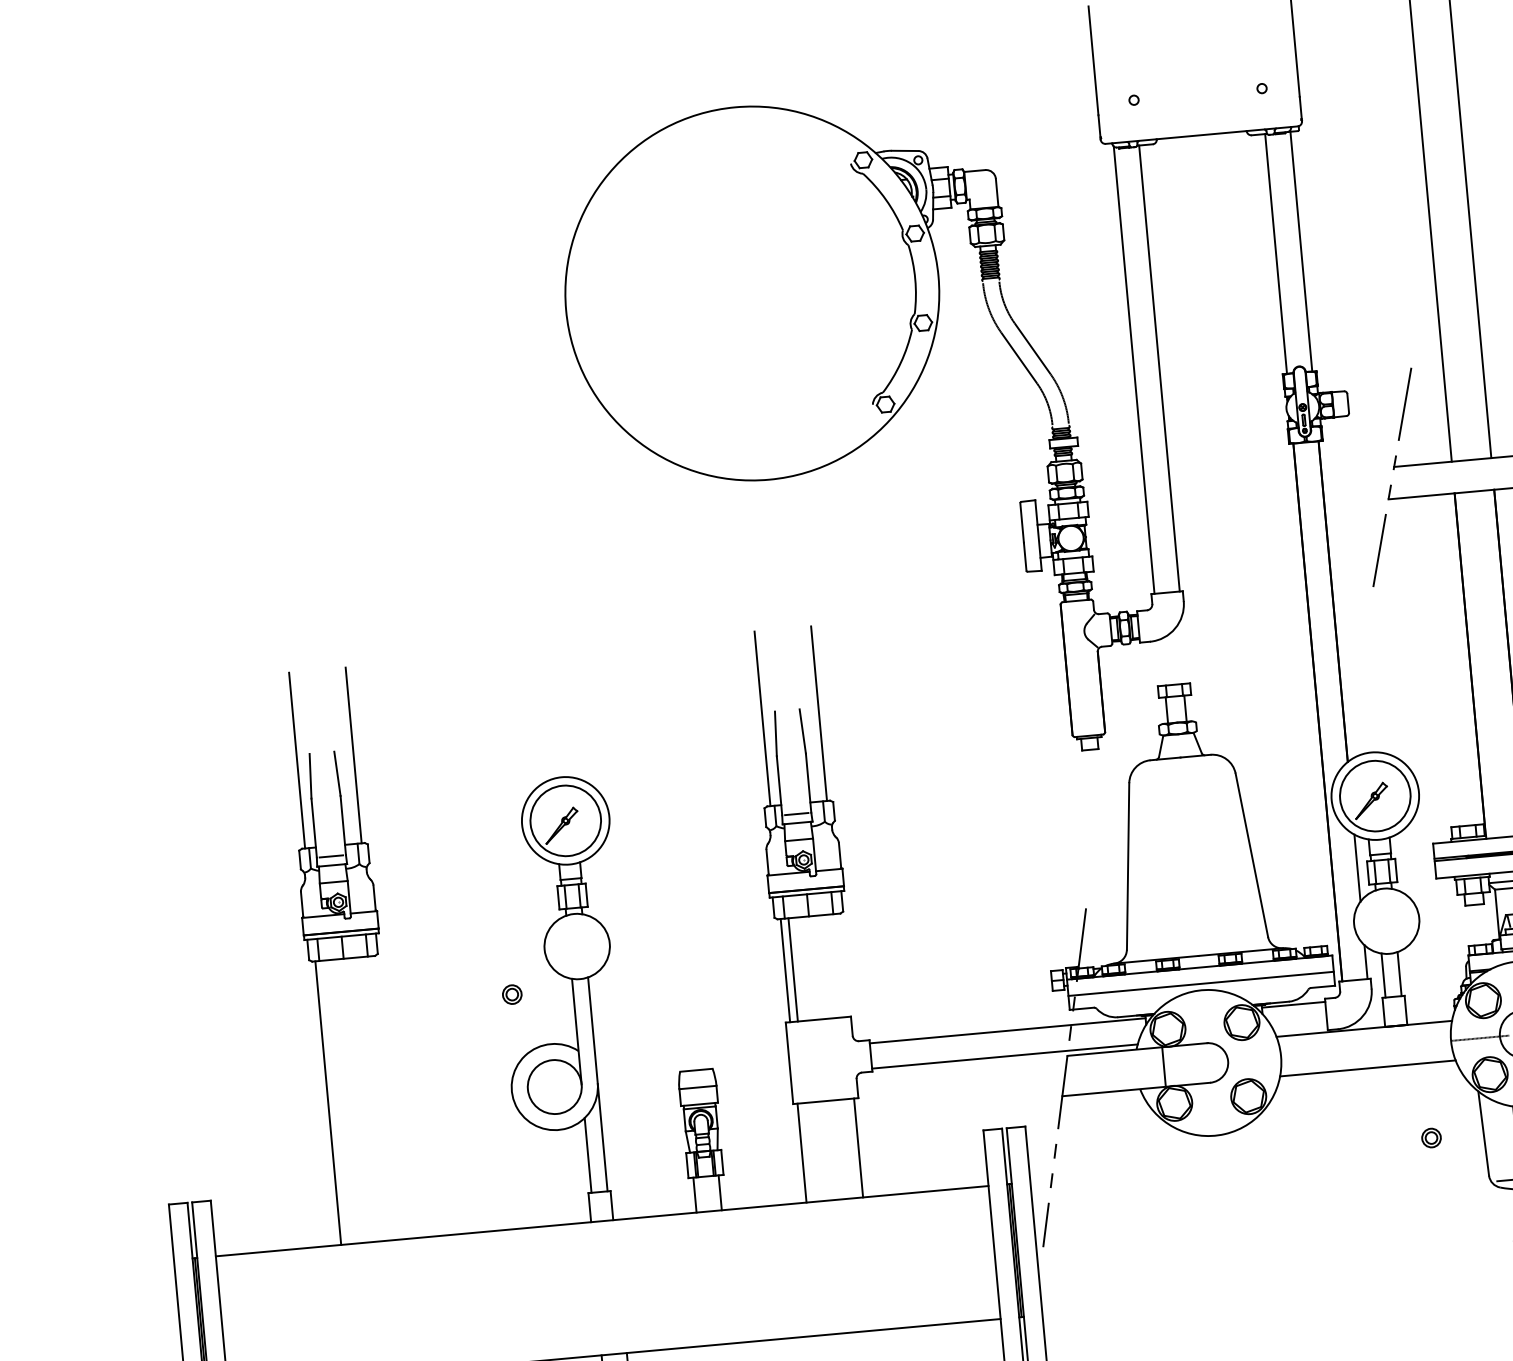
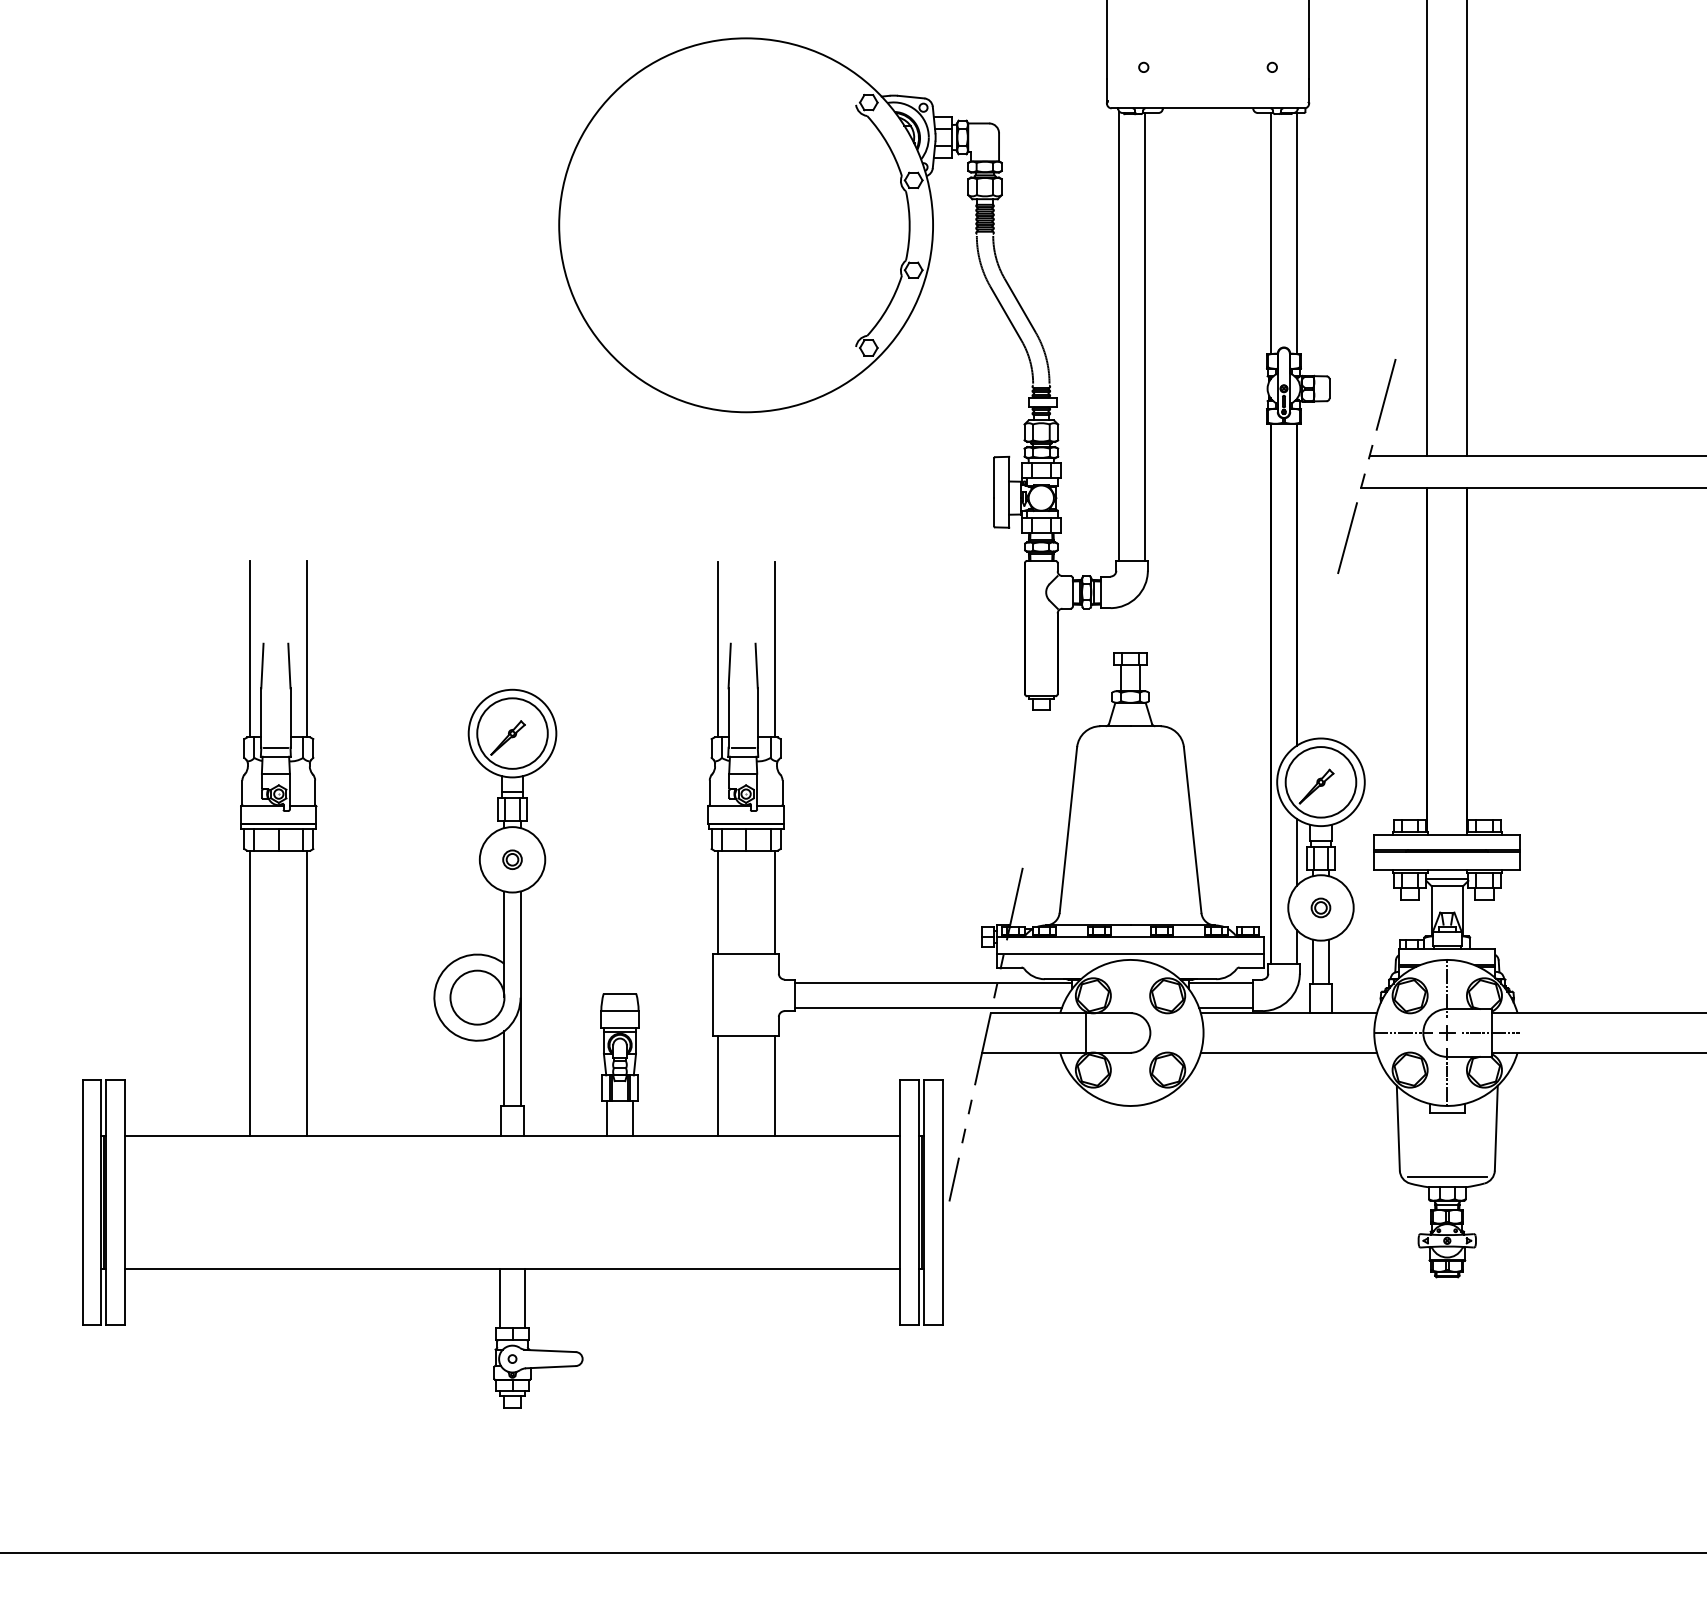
line: (793, 969) -> (774, 902), moved
part: (512, 994) -> (512, 859), moved
line: (1300, 1030) -> (1225, 1008), added
line: (385, 1097) -> (307, 992), added
part: (1431, 1137) -> (1320, 907), moved

